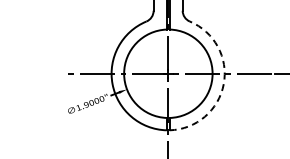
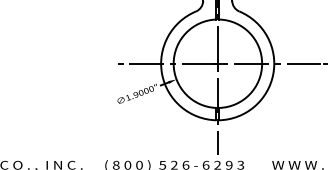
arc: (223, 84) -> (273, 74), dashed -> solid

